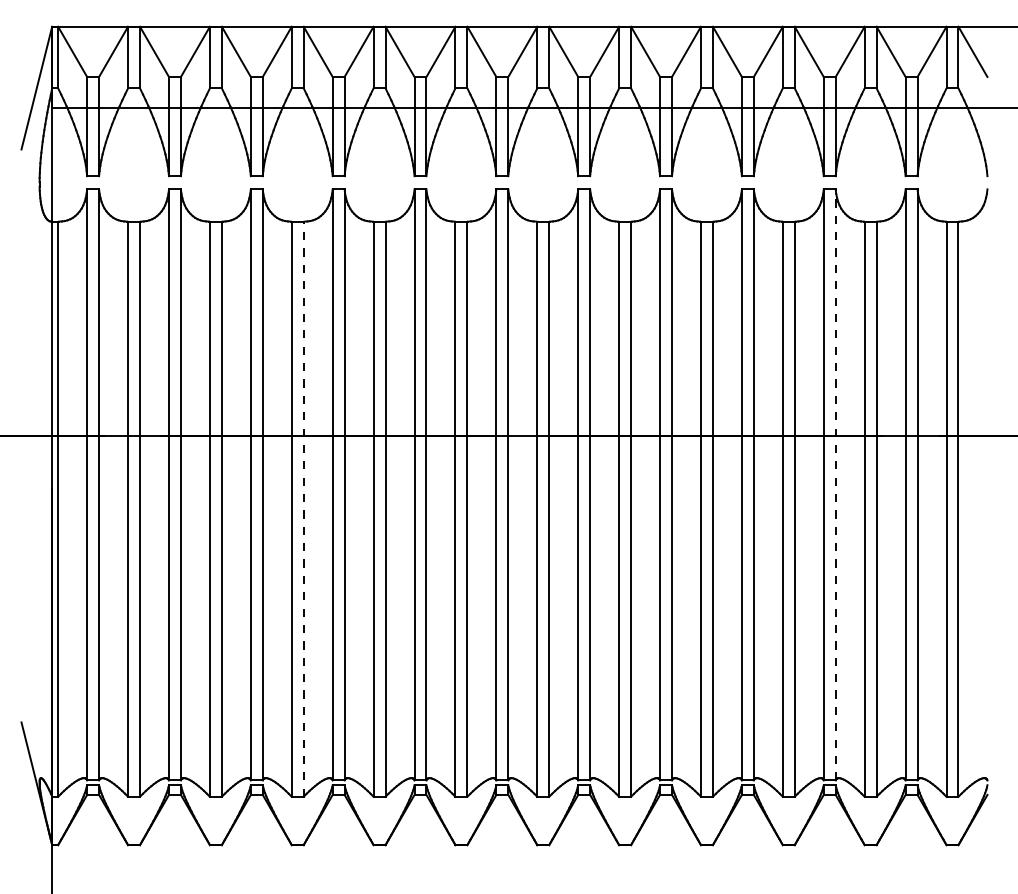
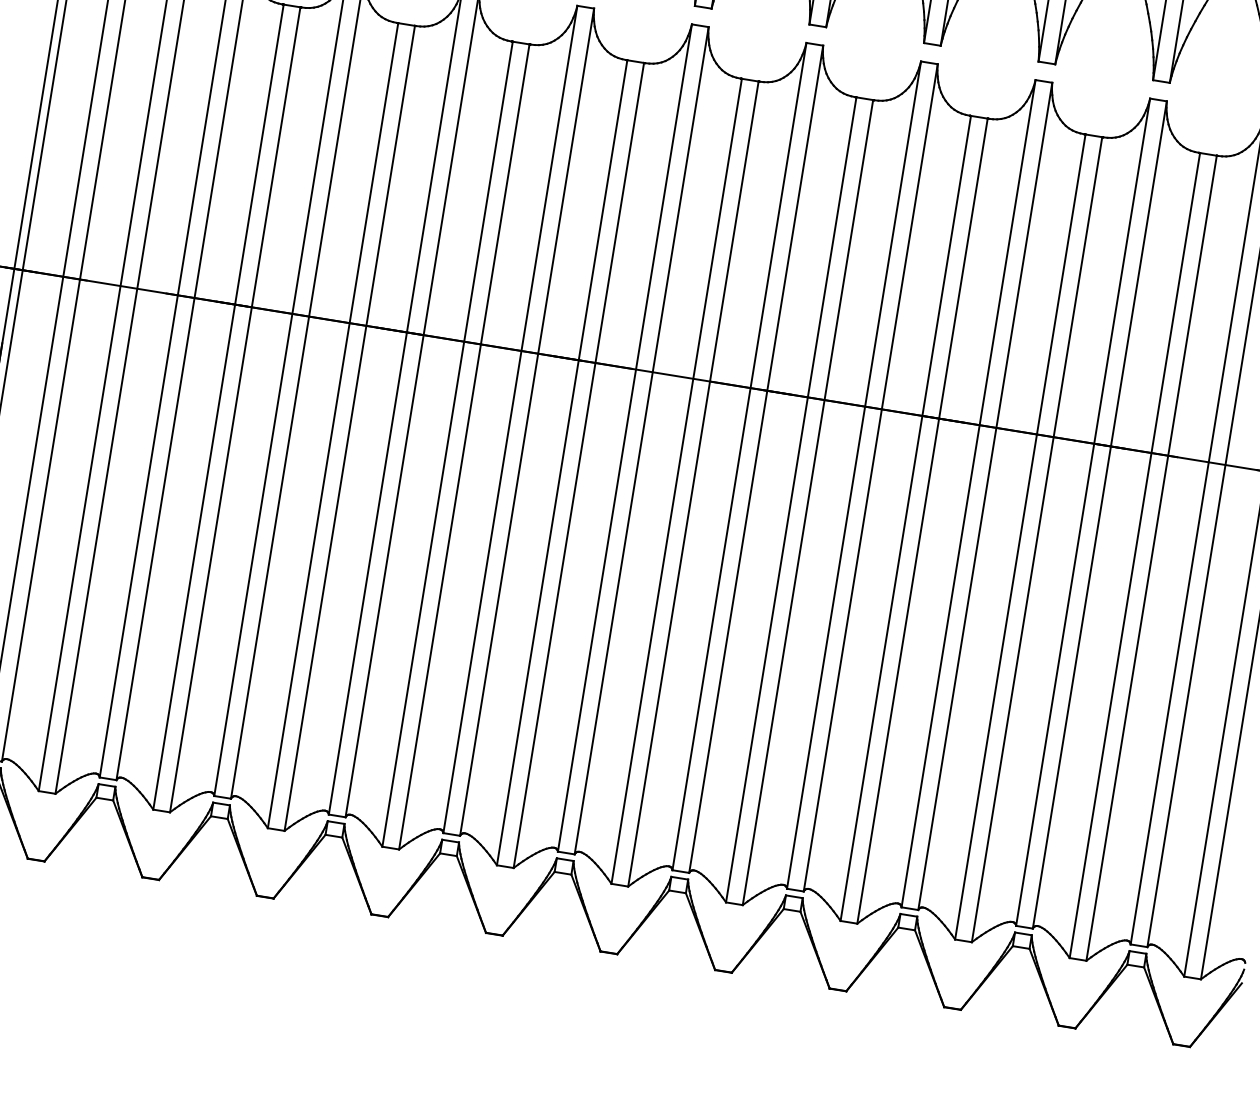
line: (835, 484) -> (1099, 514), dashed -> solid
line: (303, 509) -> (349, 428), dashed -> solid

